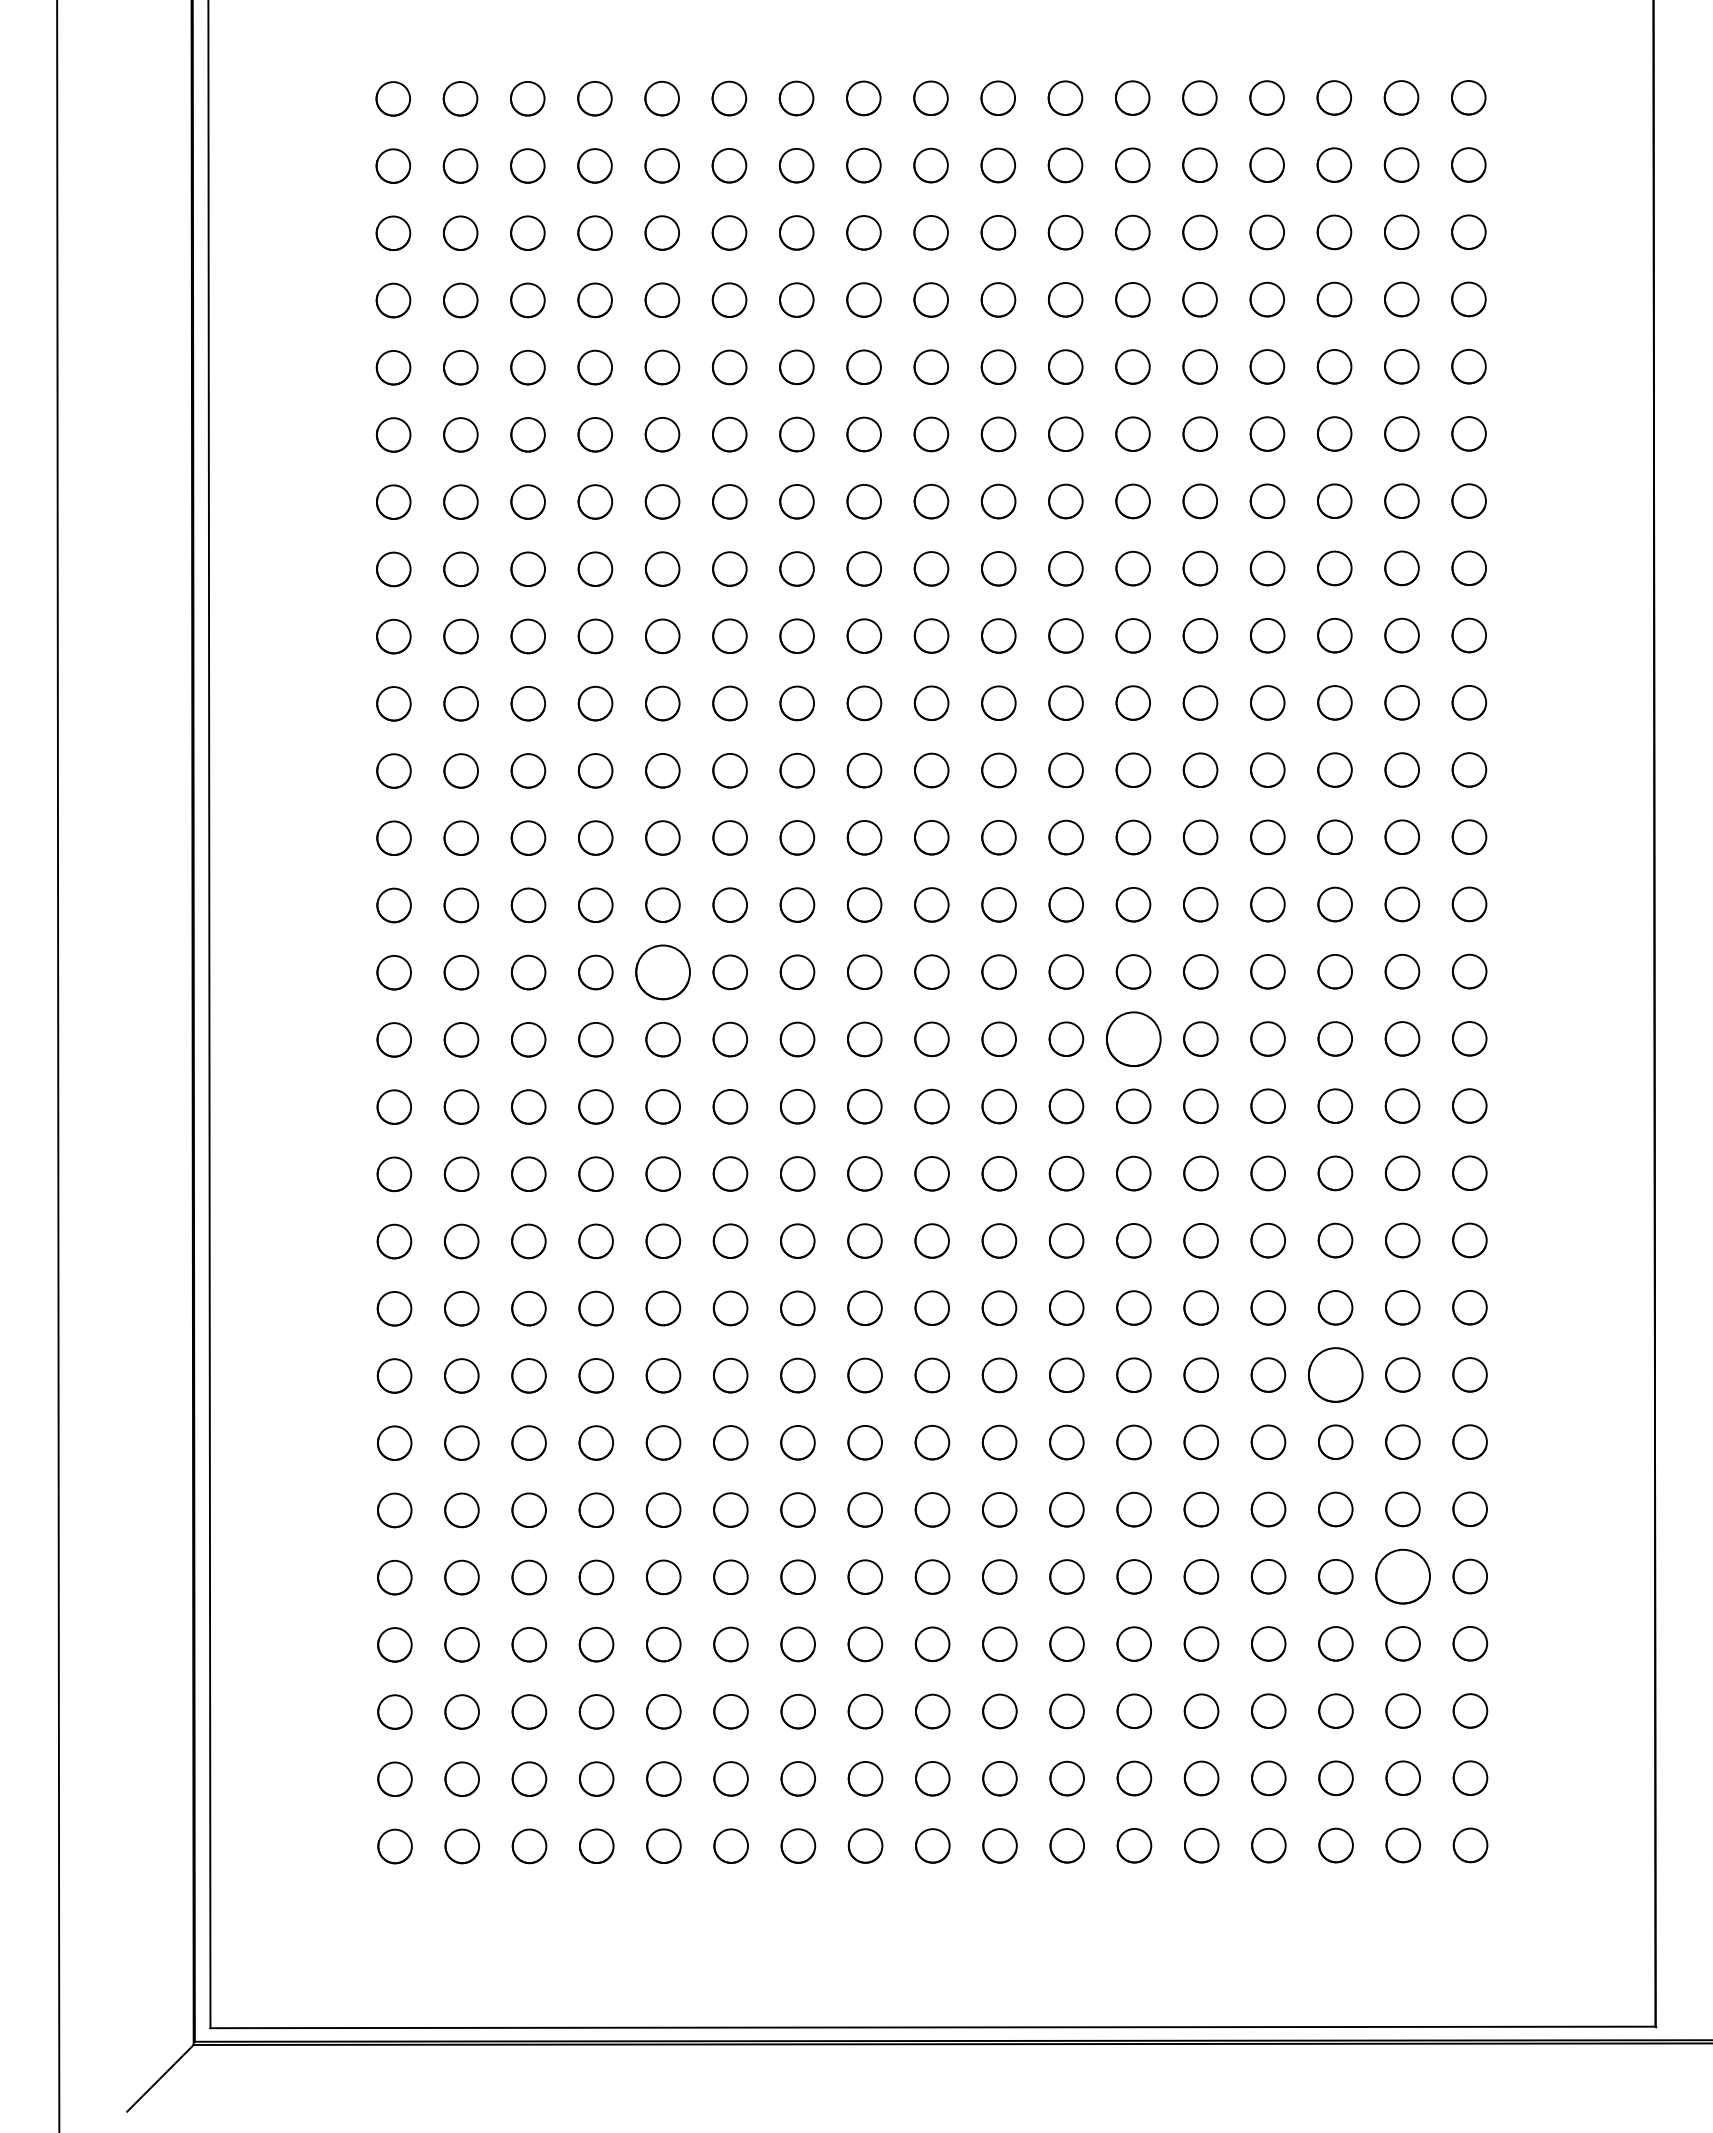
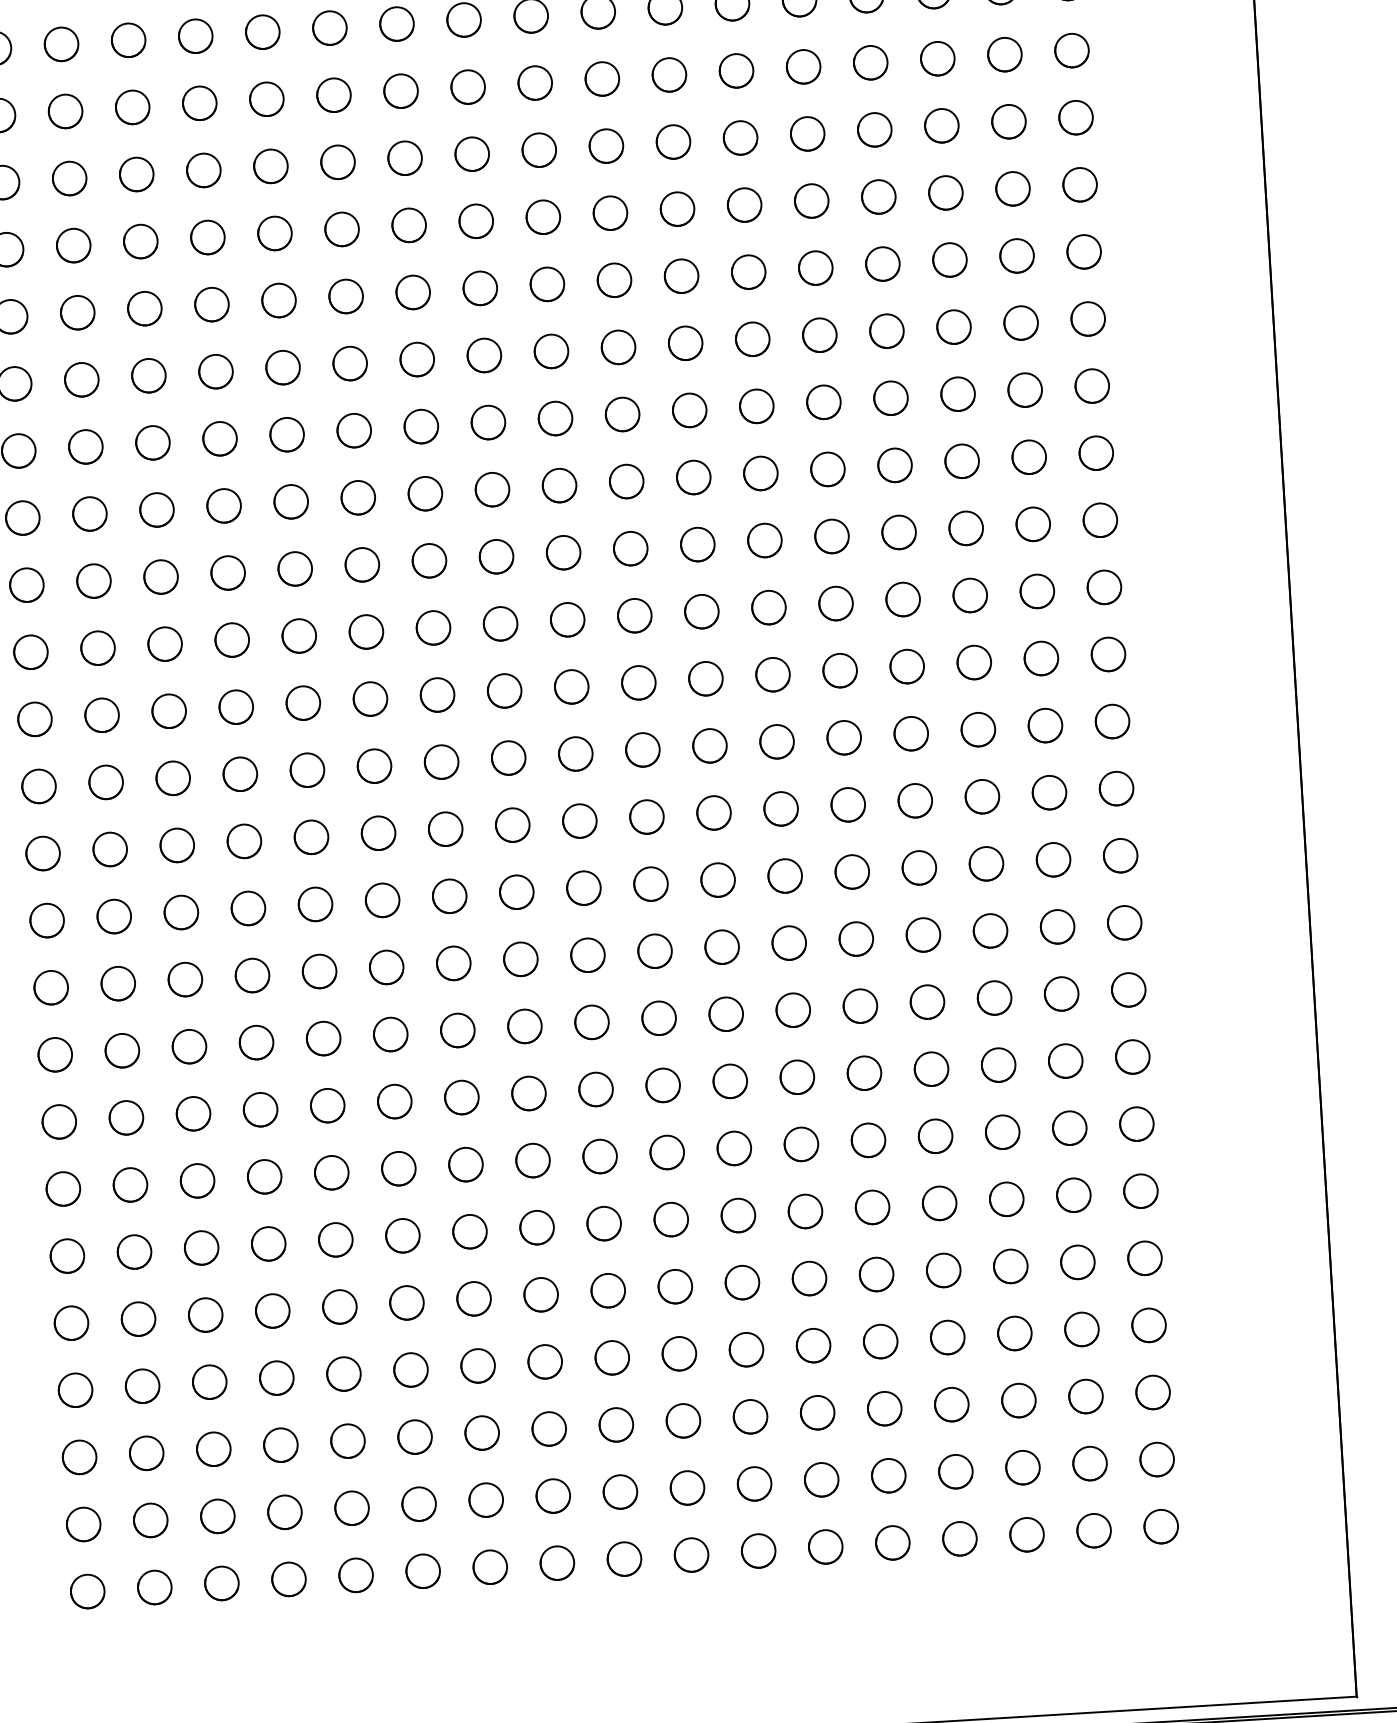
part: (662, 972) -> (302, 703), size x0.62
part: (1133, 1038) -> (776, 741), size x0.62
part: (1335, 1374) -> (998, 1064), size x0.62
part: (1402, 1576) -> (1077, 1262), size x0.62

